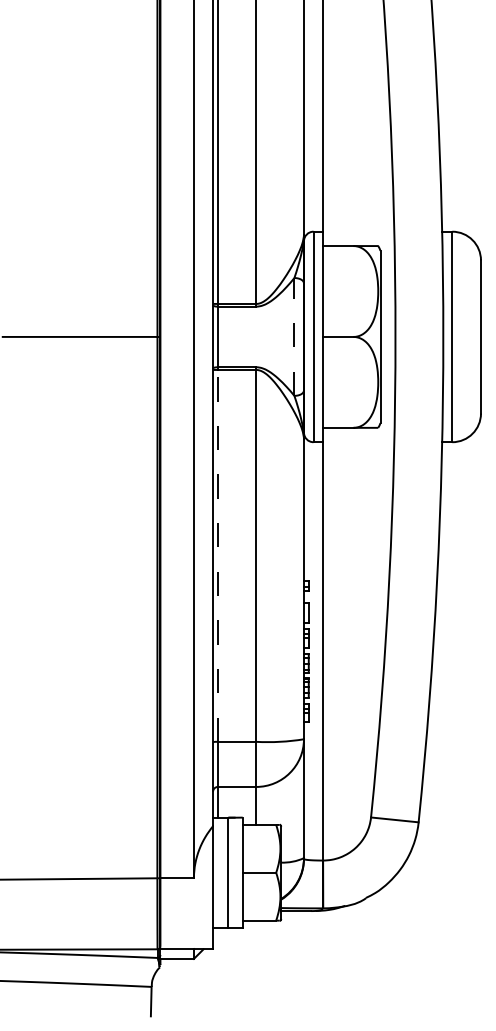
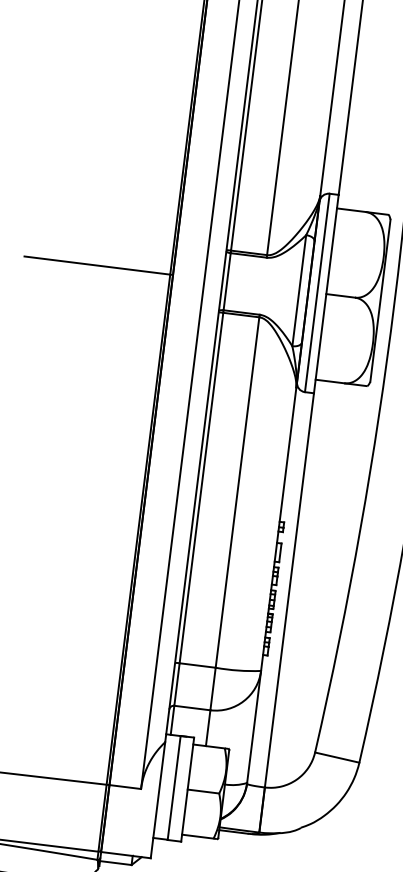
line: (294, 336) -> (299, 290), dashed -> solid
line: (217, 555) -> (201, 487), dashed -> solid

